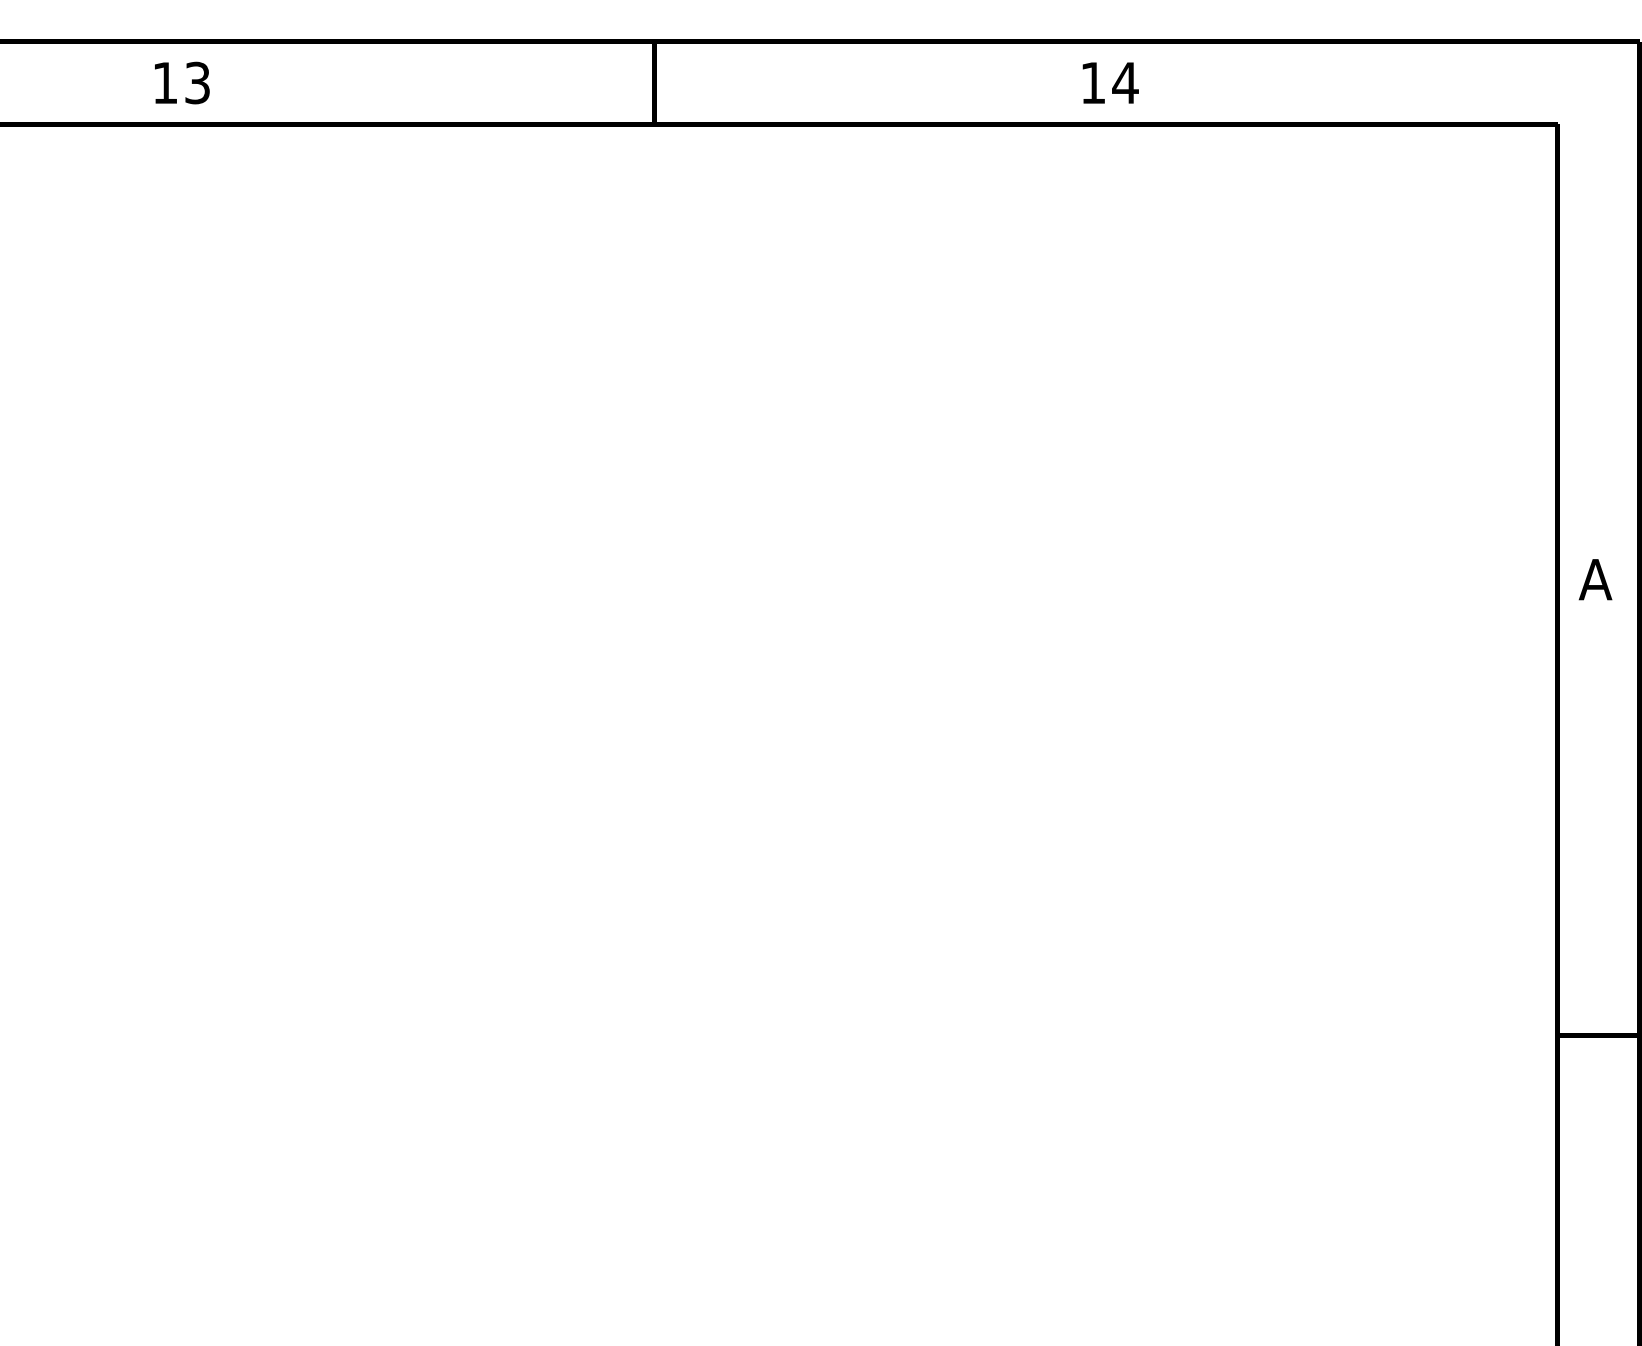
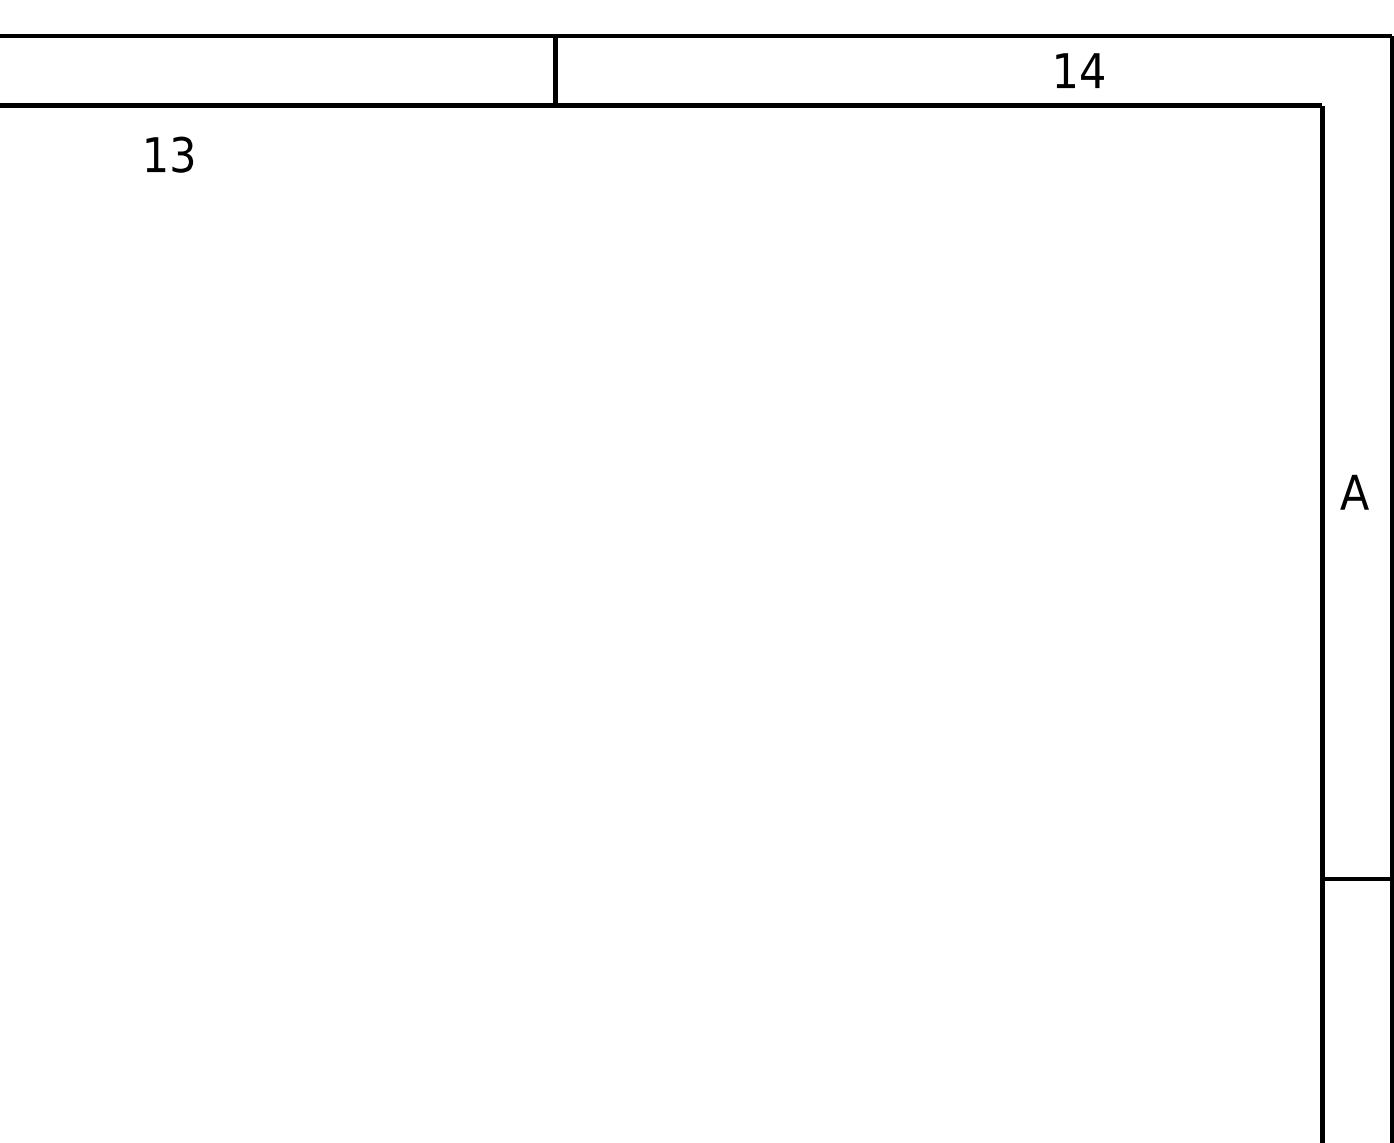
text: (181, 82) -> (169, 154), moved
text: (1110, 82) -> (1079, 70), moved

